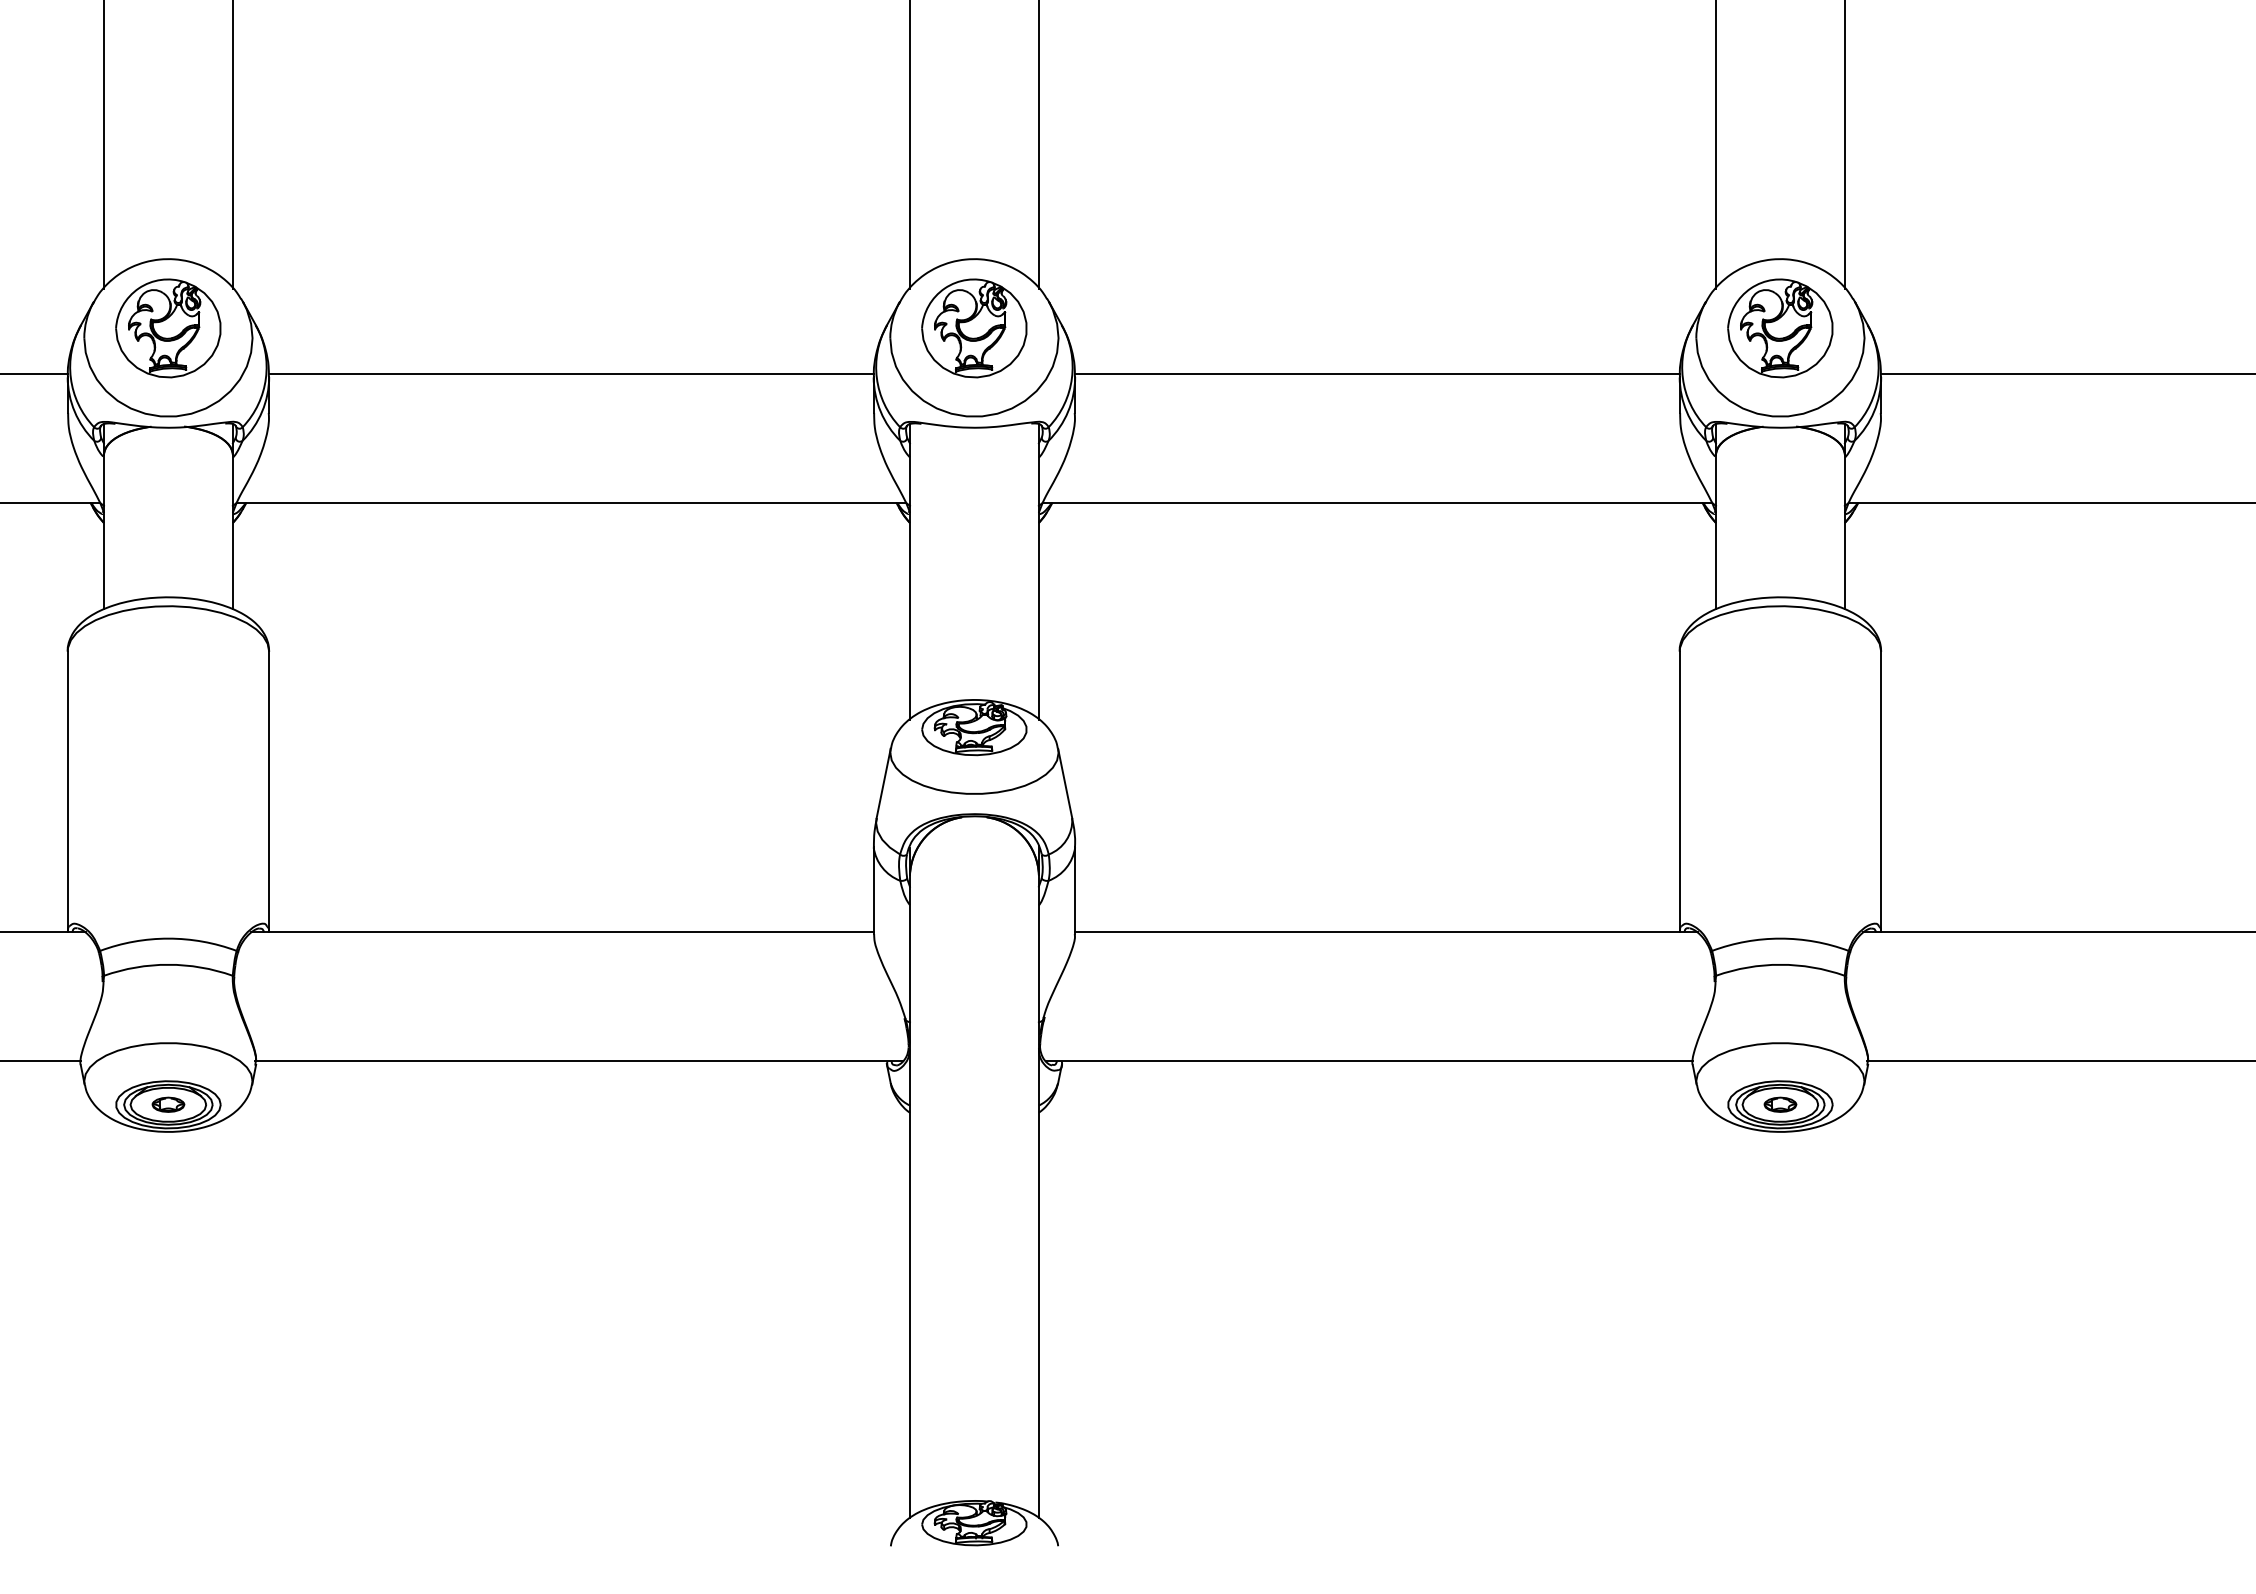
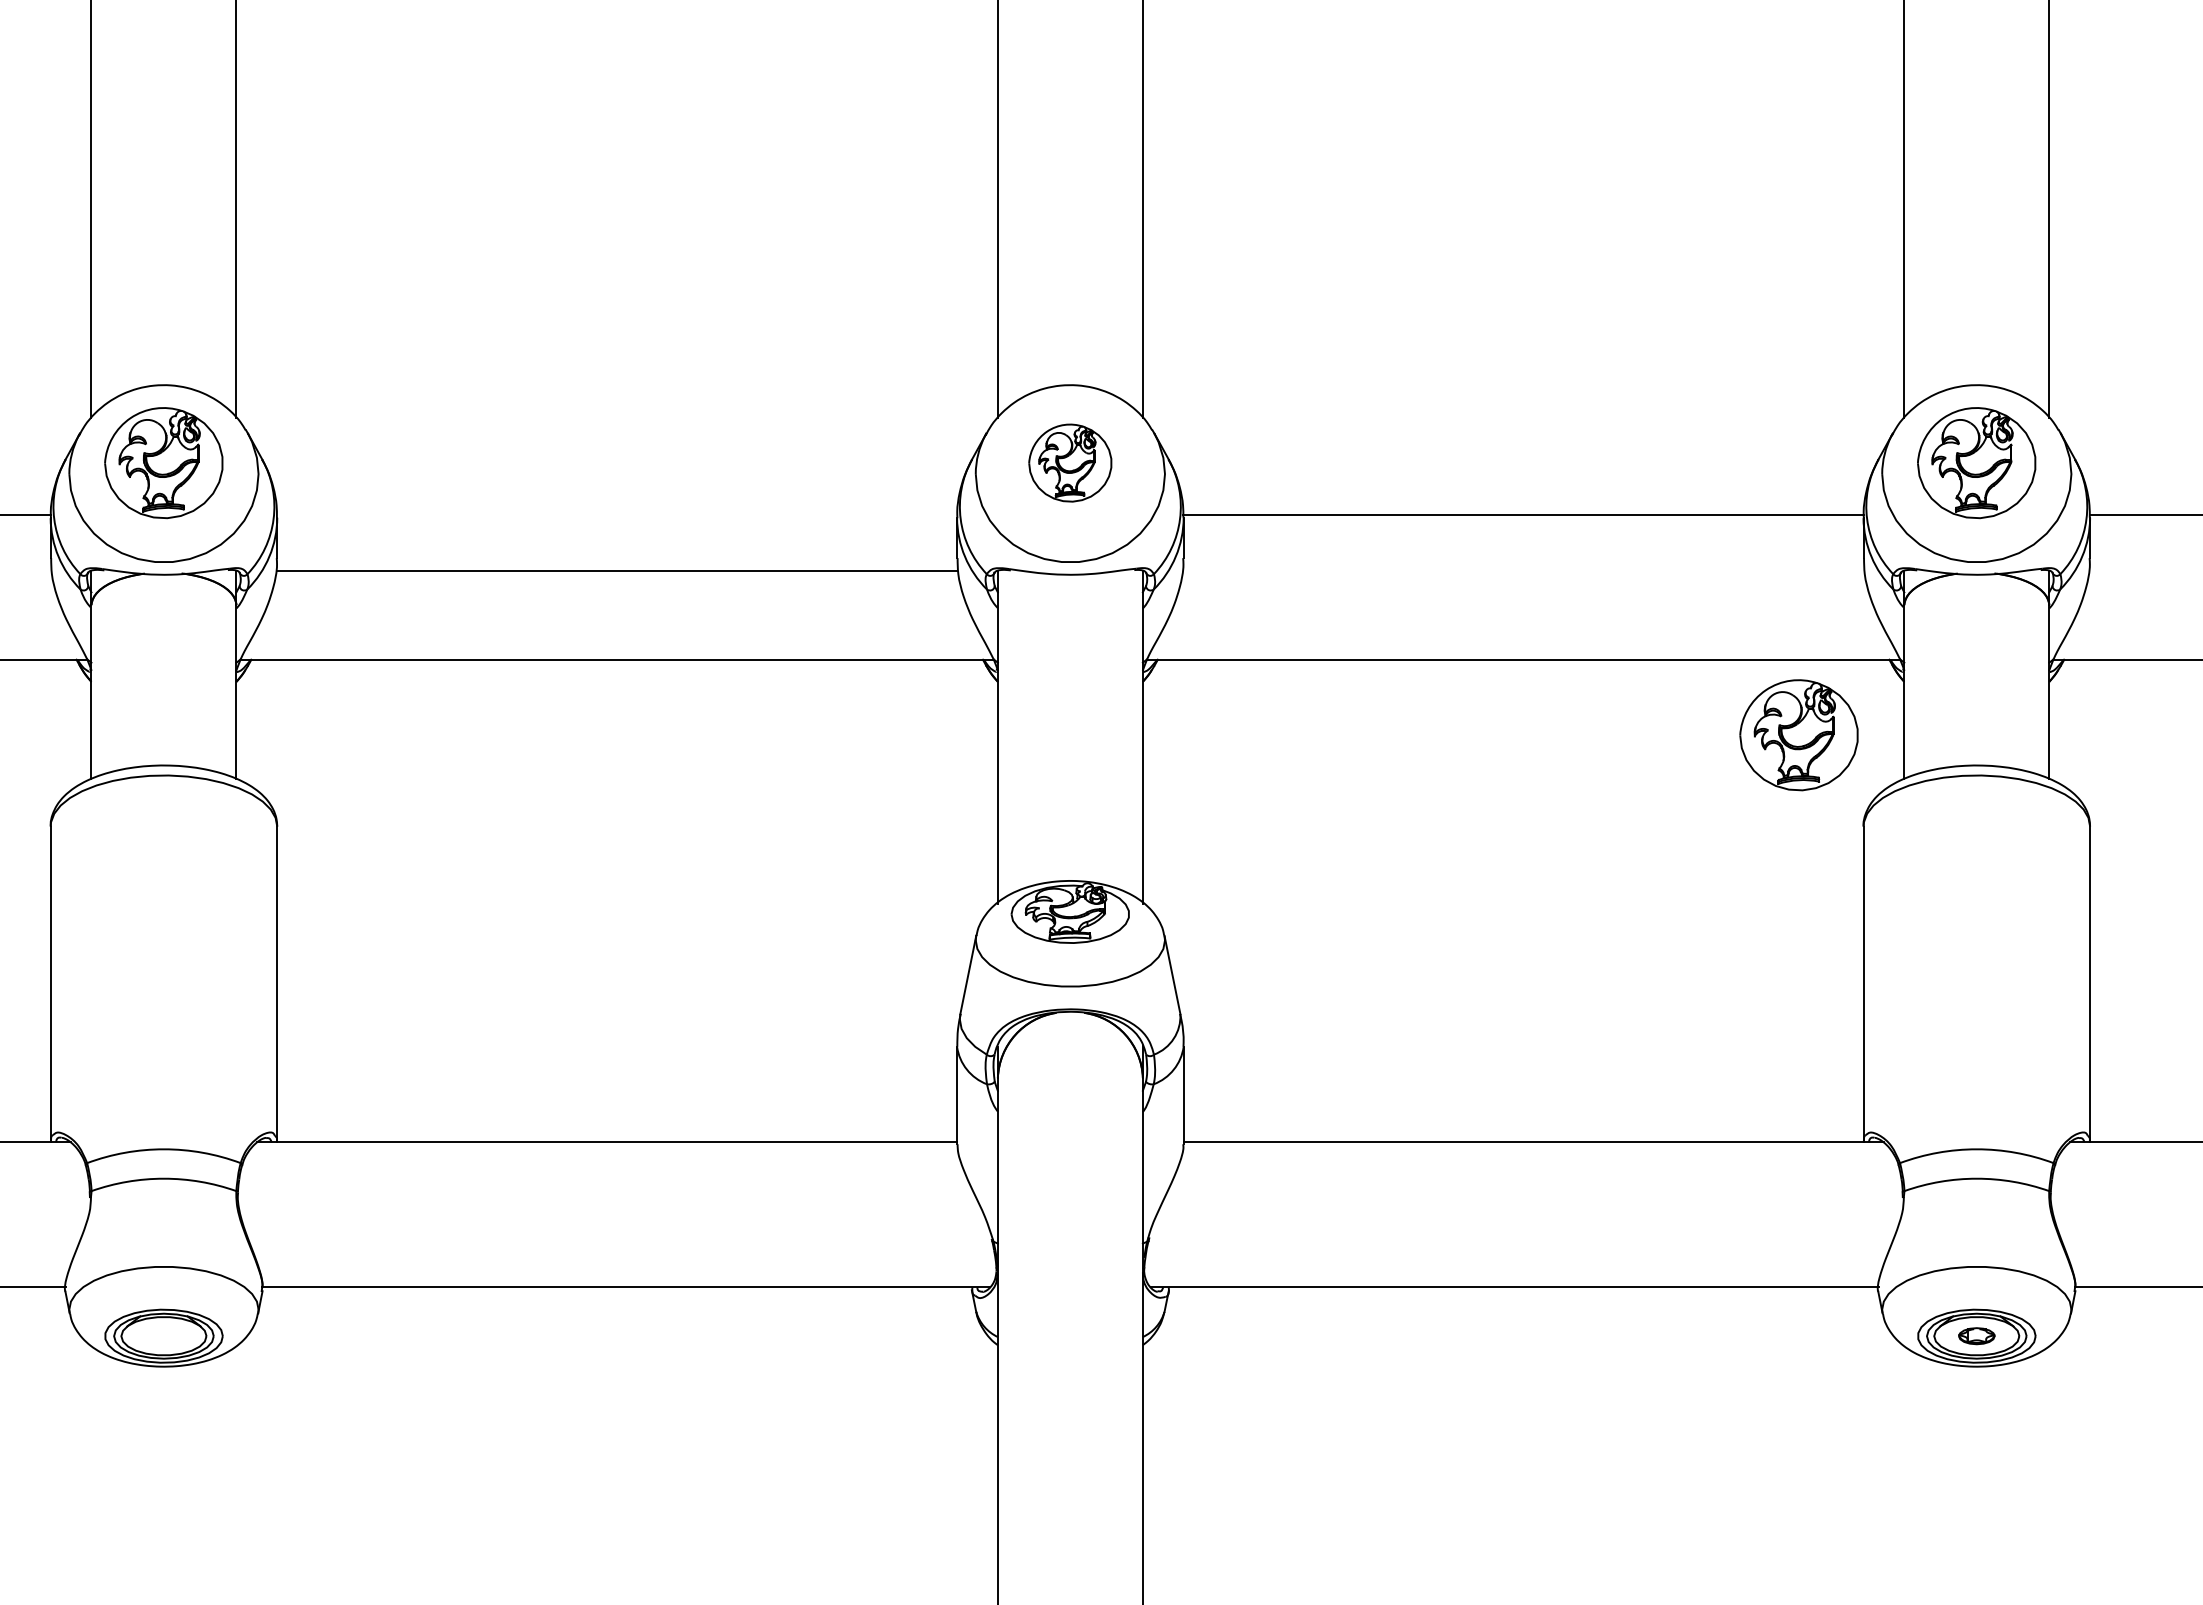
part: (974, 328) -> (1070, 463), size x0.7
line: (570, 374) -> (616, 571), moved
part: (1622, 570) -> (1799, 735), added
part: (168, 1104) -> (164, 1335), removed

